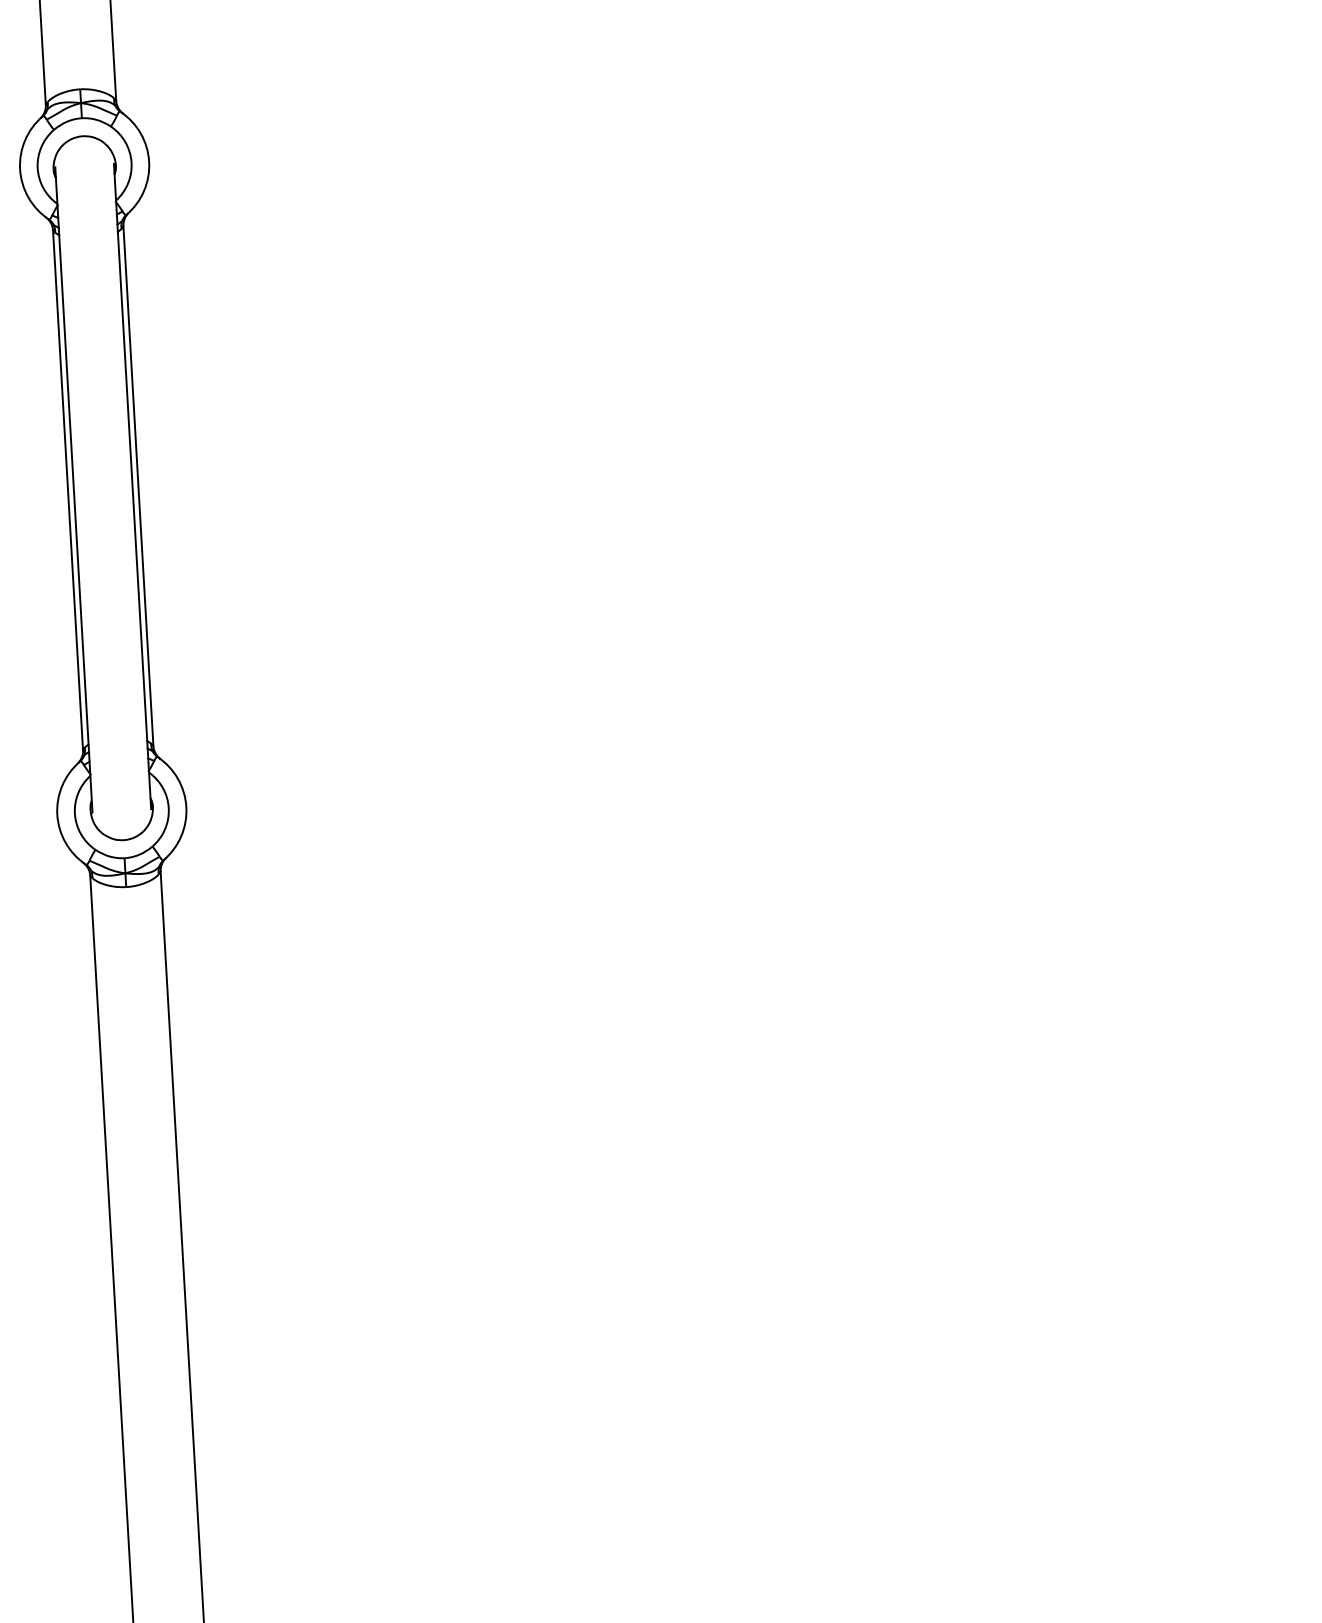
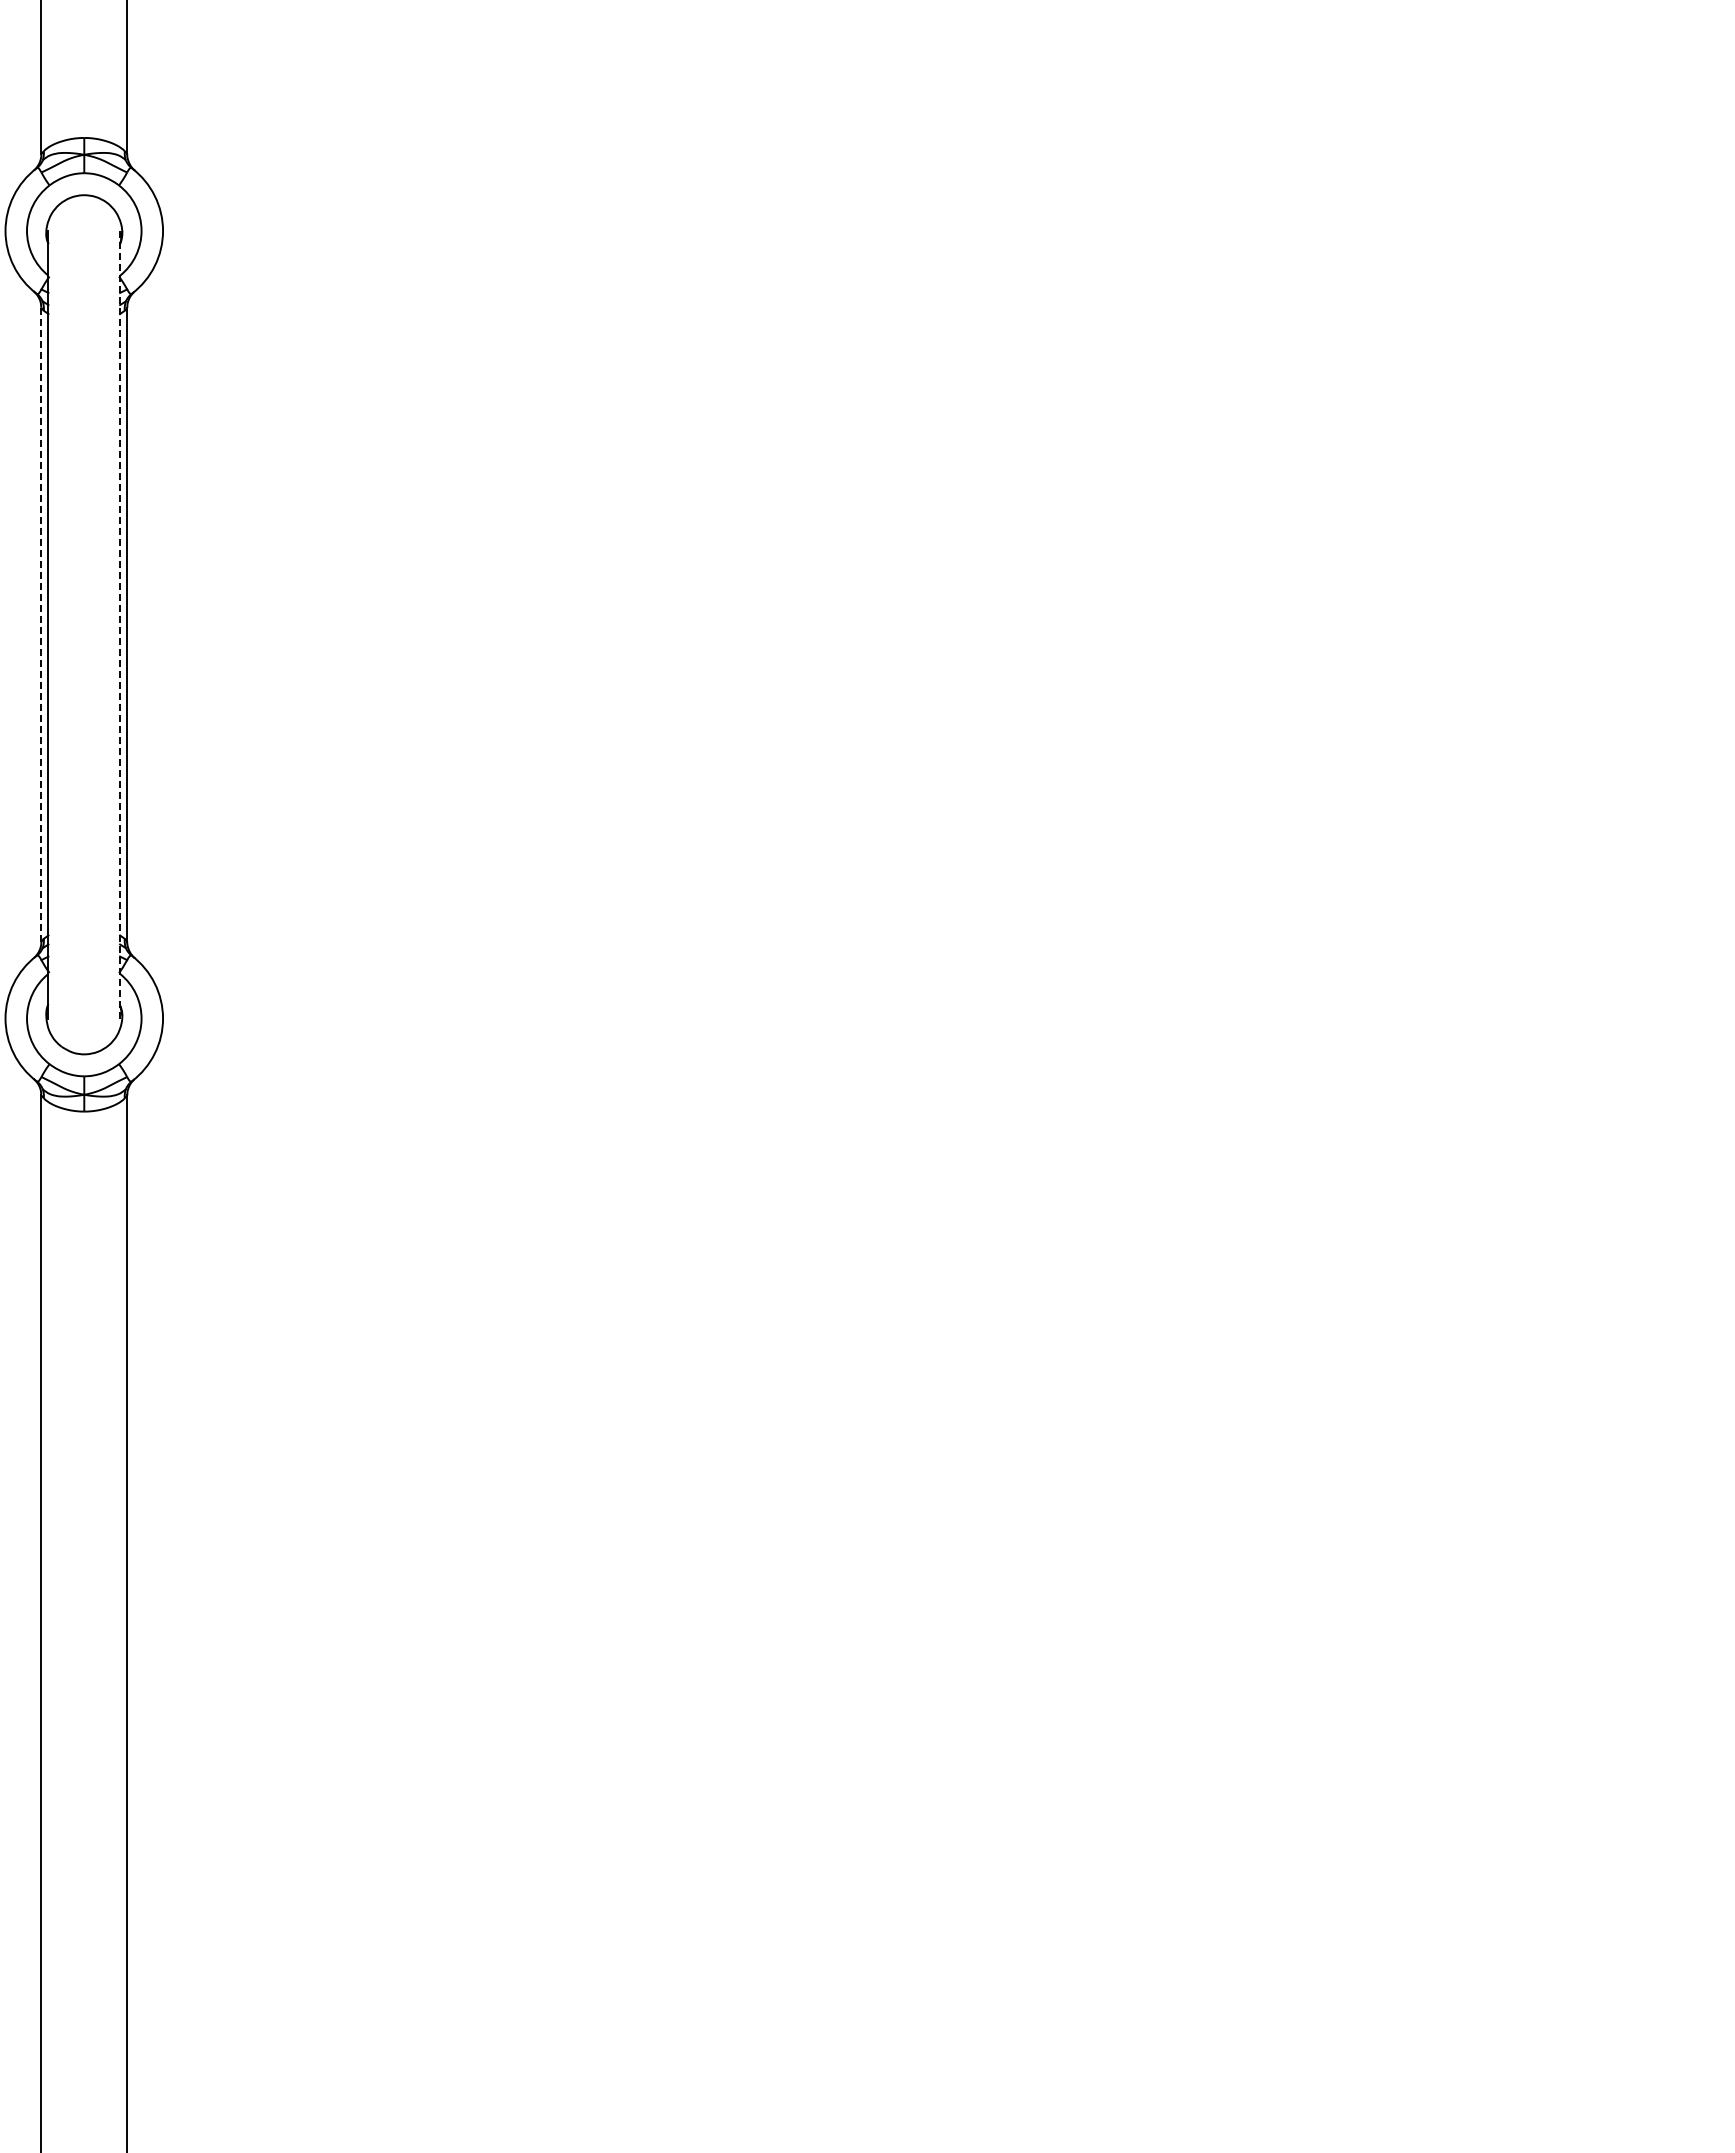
line: (132, 486) -> (120, 624), solid -> dashed
line: (68, 490) -> (41, 624), solid -> dashed

